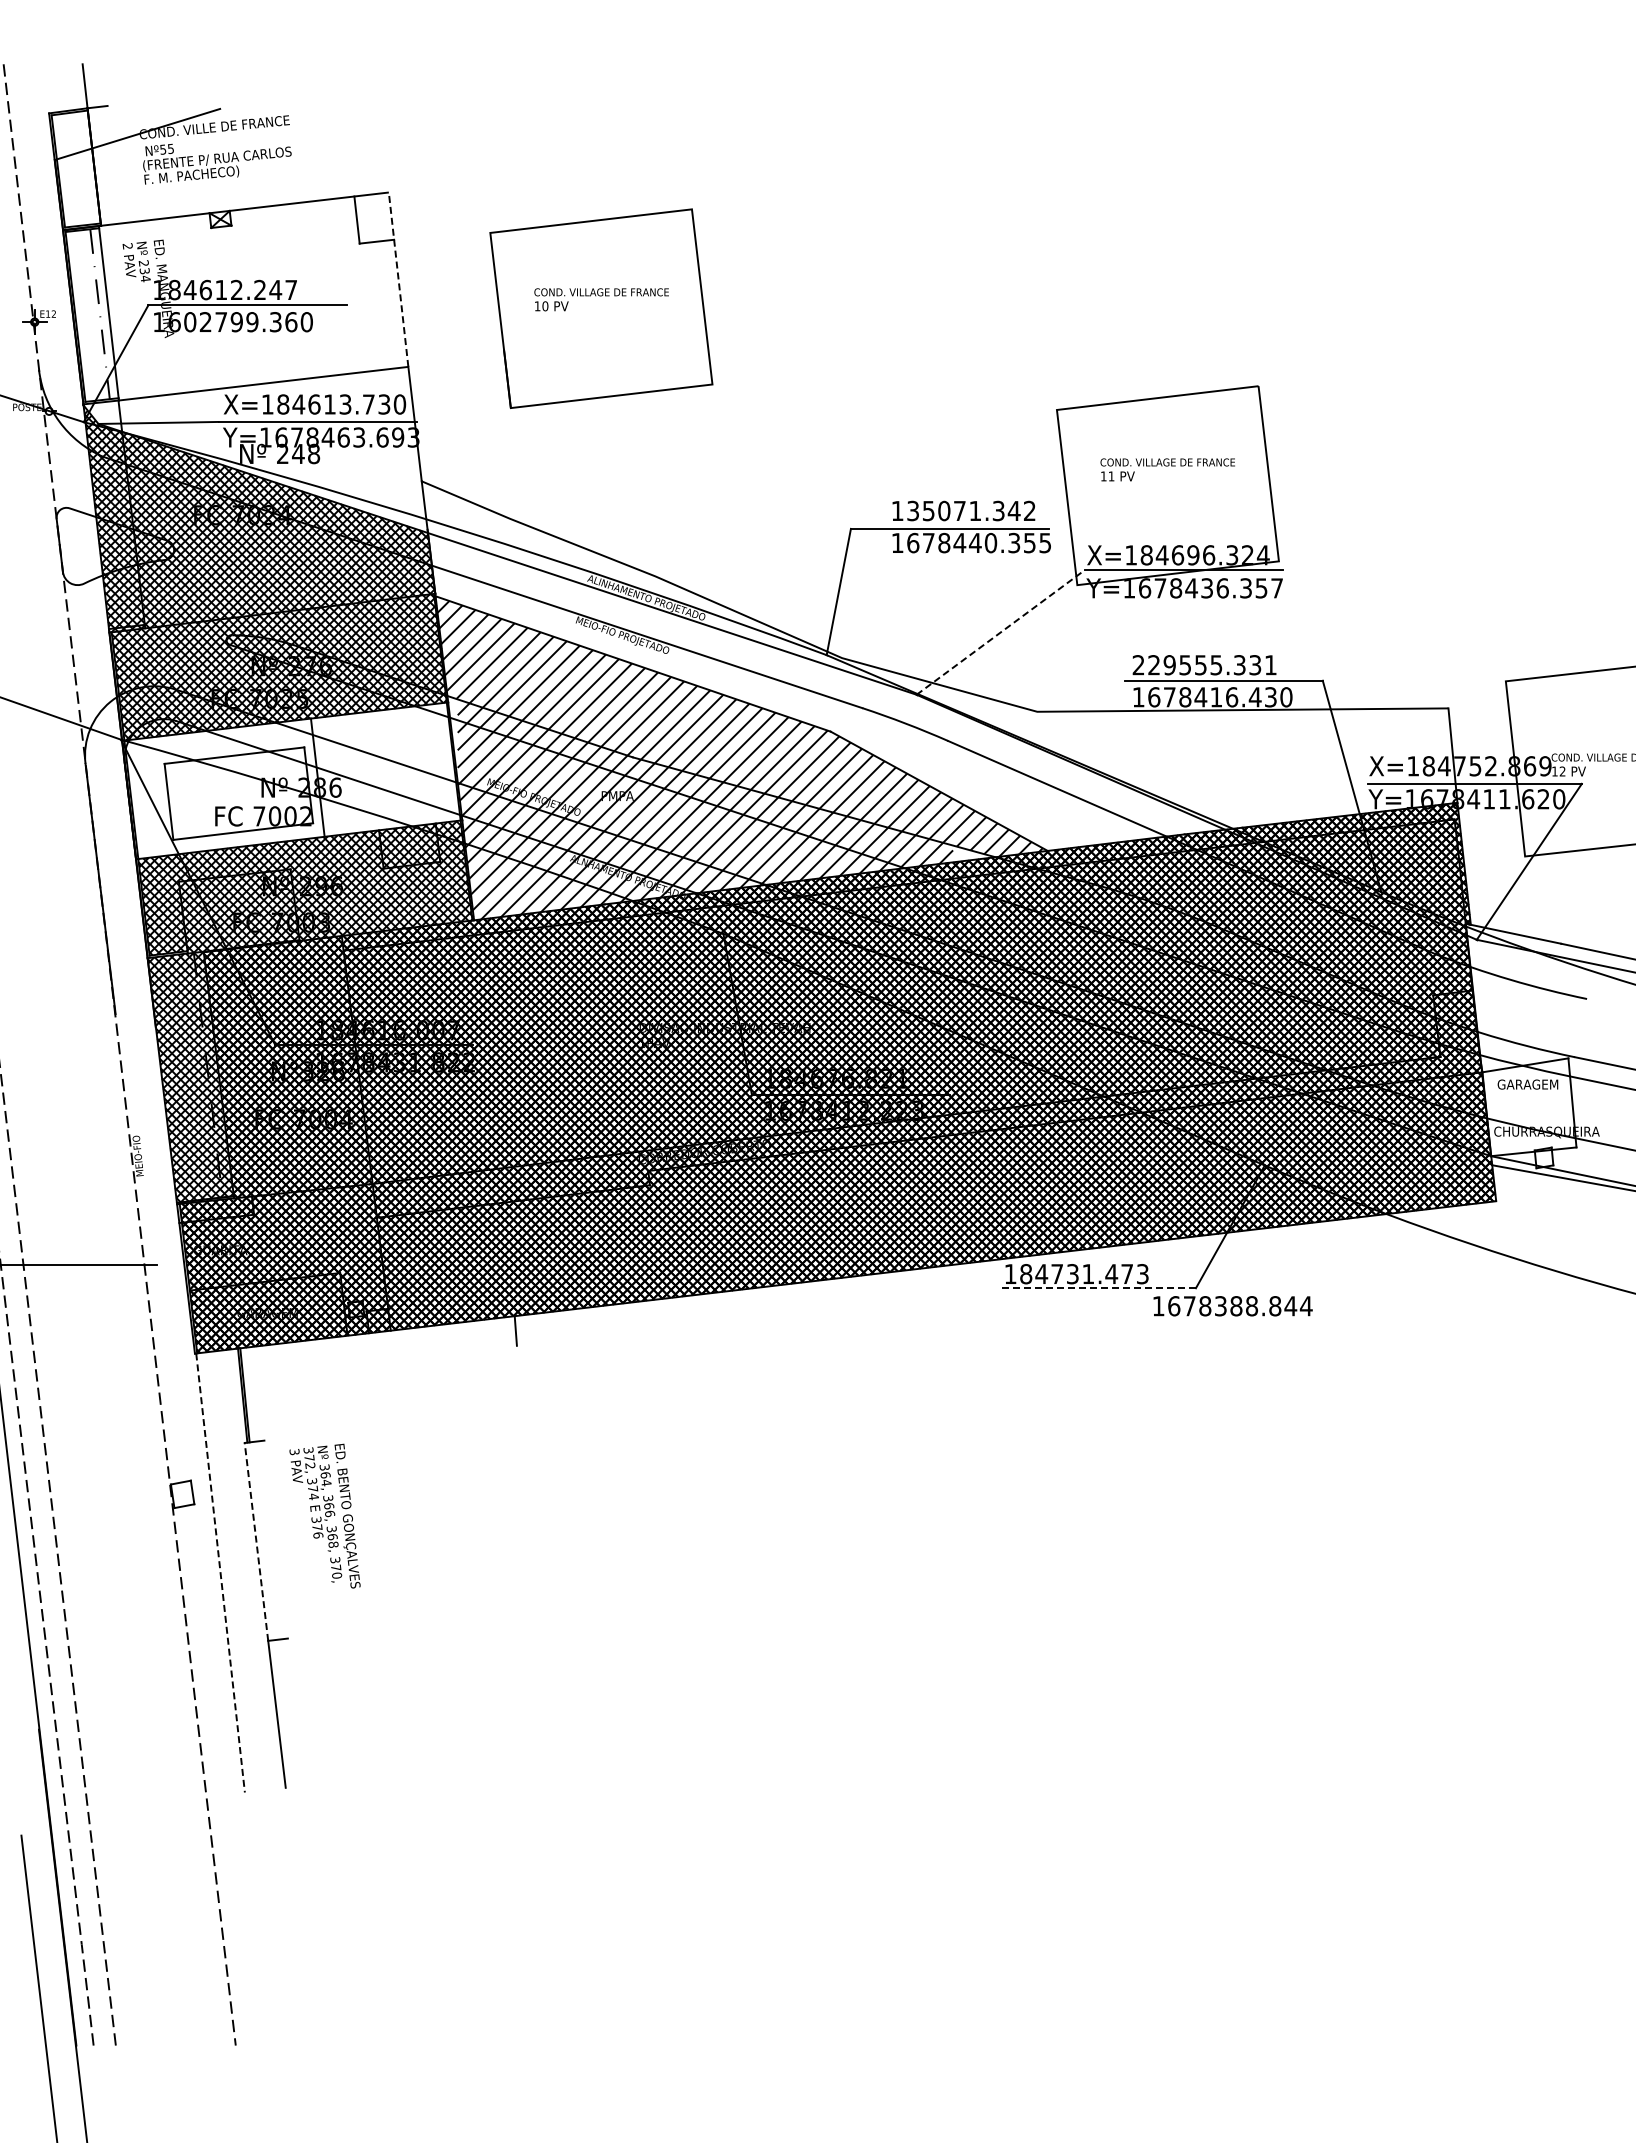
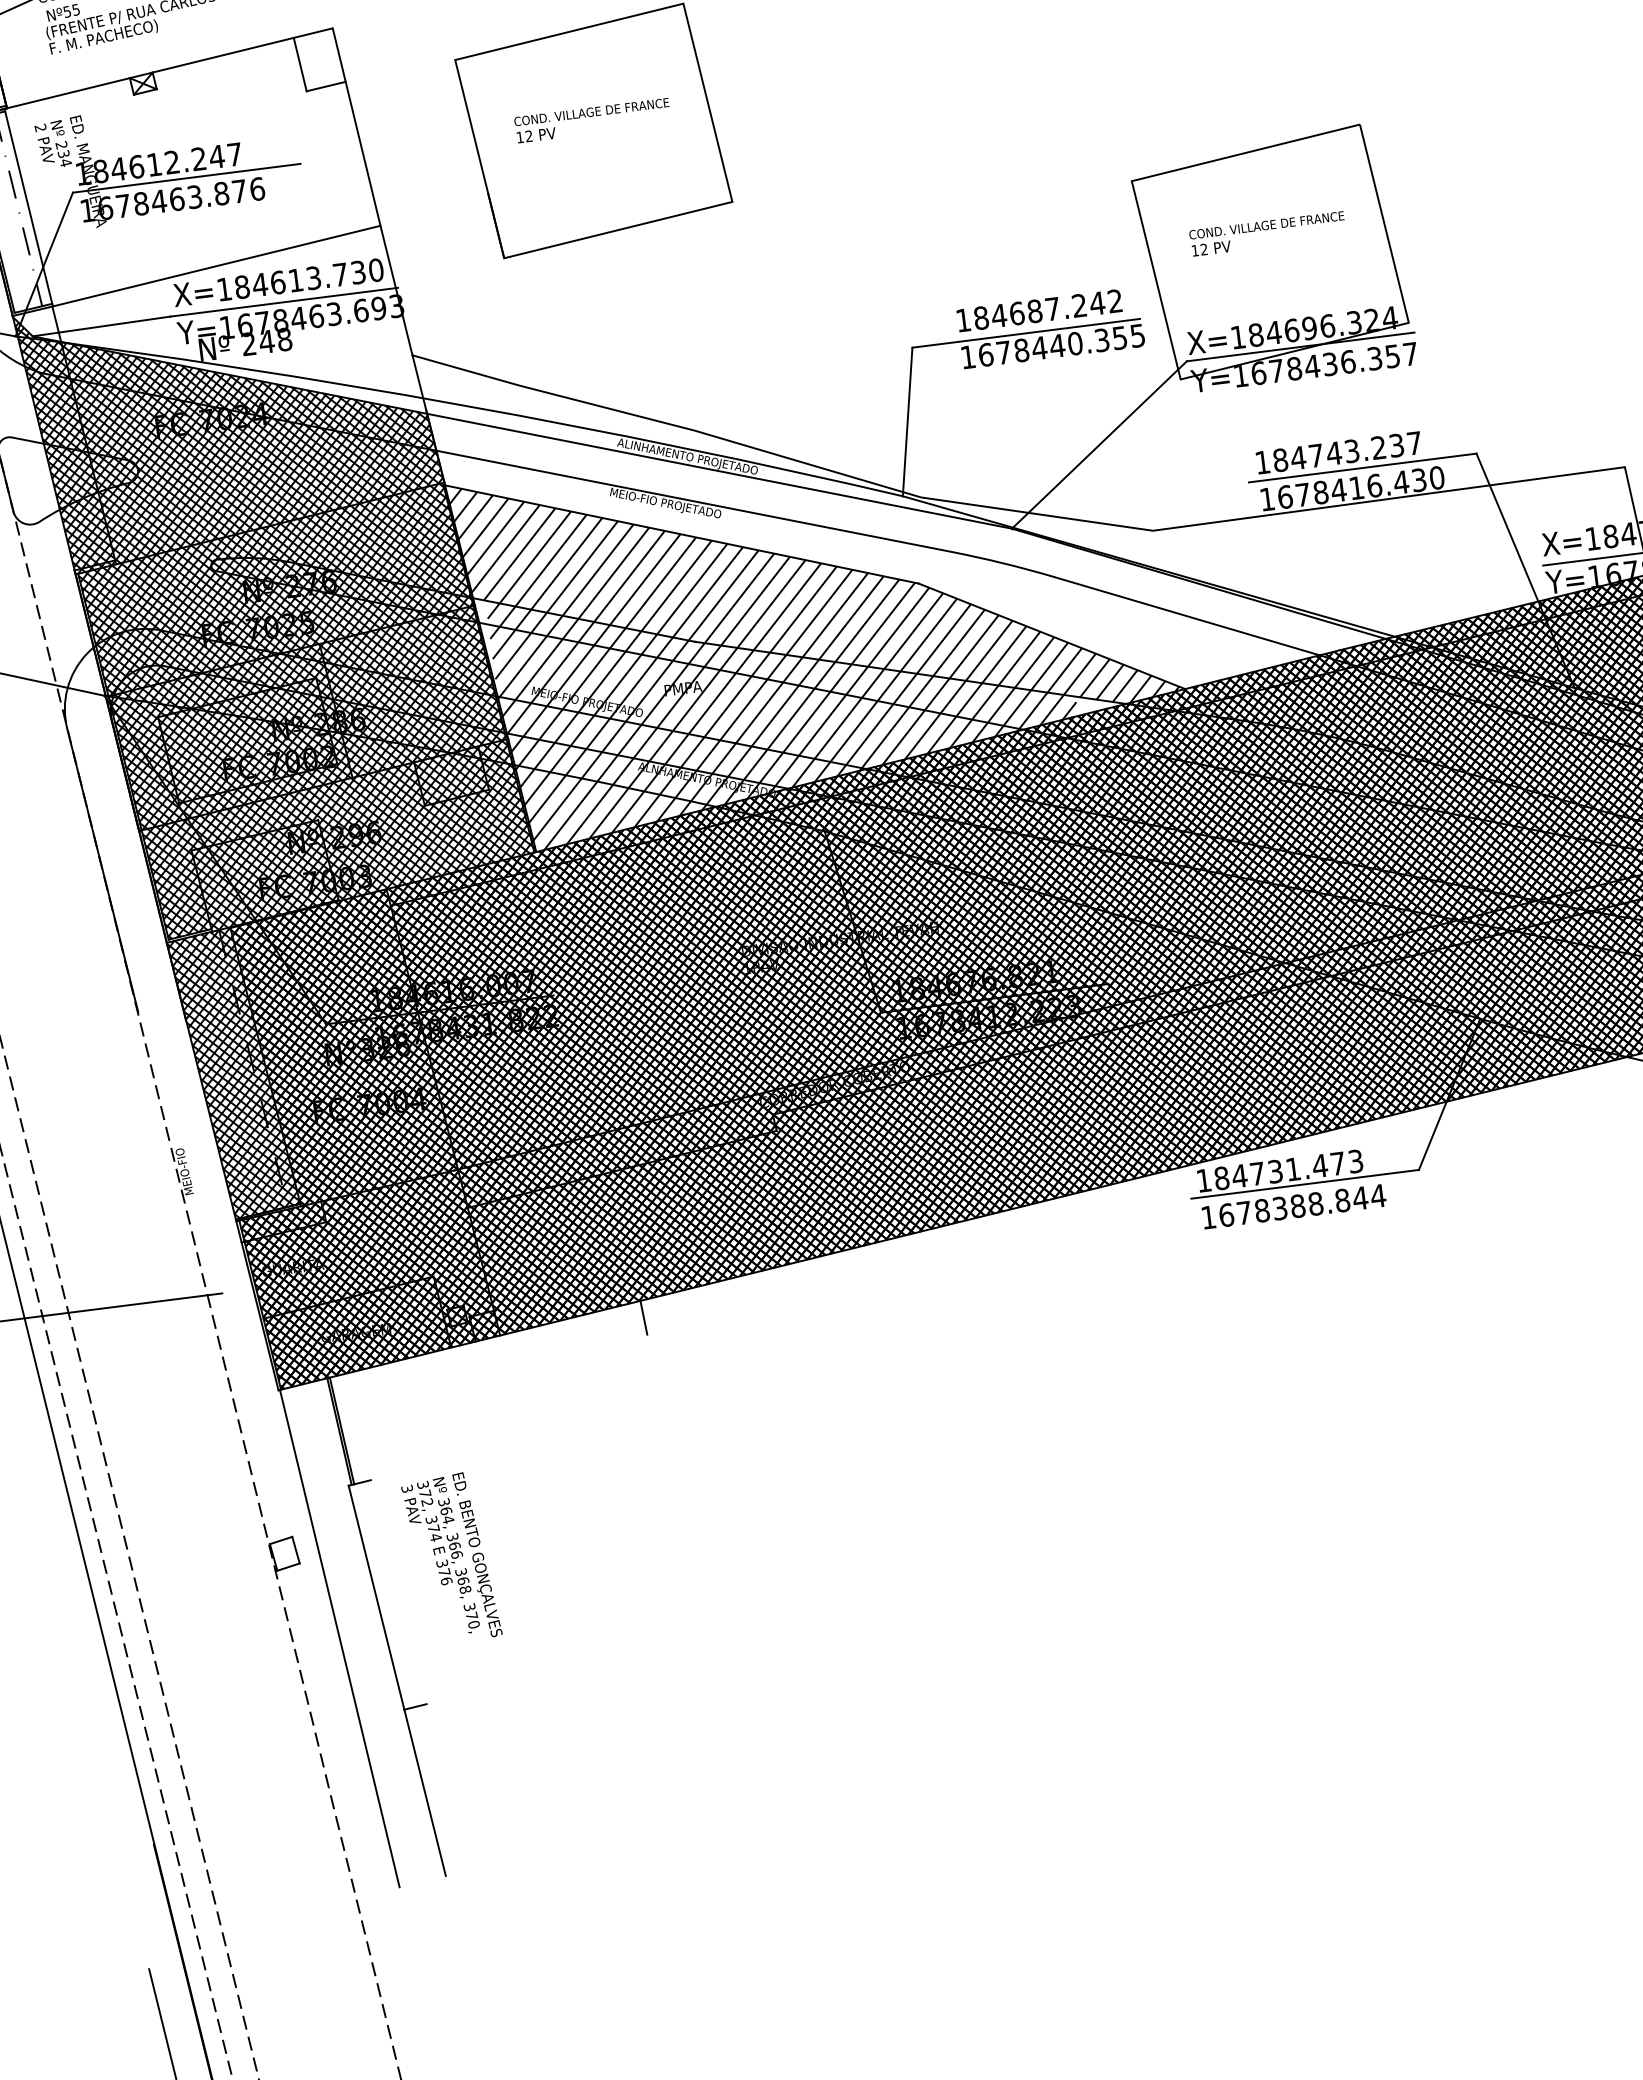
line: (398, 279) -> (356, 126), dashed -> solid
text: (545, 306) -> (529, 136), 10 -> 12
text: (248, 322) -> (190, 198), 1602799.360 -> 1678463.876
text: (1111, 476) -> (1204, 249), 11 -> 12
text: (955, 510) -> (1029, 311), 135071.342 -> 184687.242
line: (1000, 632) -> (1099, 445), dashed -> solid
text: (1204, 665) -> (1338, 453), 229555.331 -> 184743.237
hatch: (293, 780) -> (308, 717), added
line: (1096, 1288) -> (1304, 1184), dashed -> solid
text: (1232, 1306) -> (1293, 1207), moved
line: (256, 1541) -> (376, 1597), dashed -> solid
line: (220, 1573) -> (339, 1639), dashed -> solid

